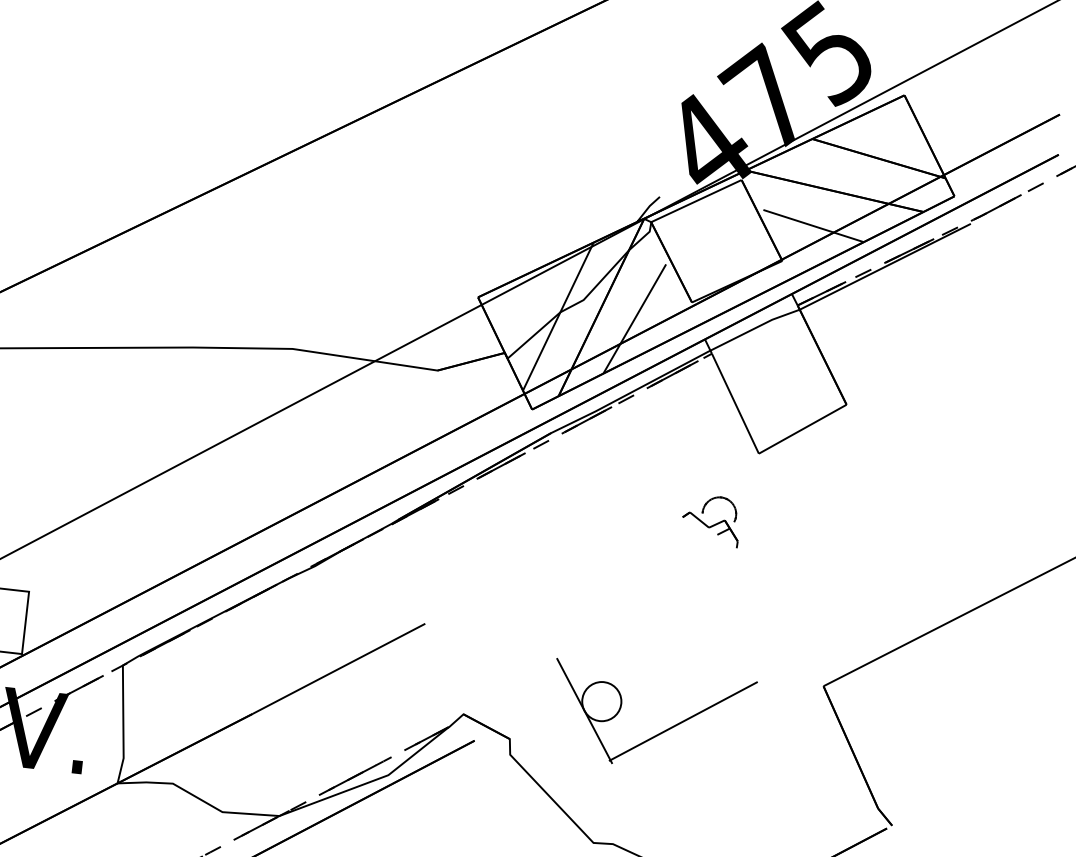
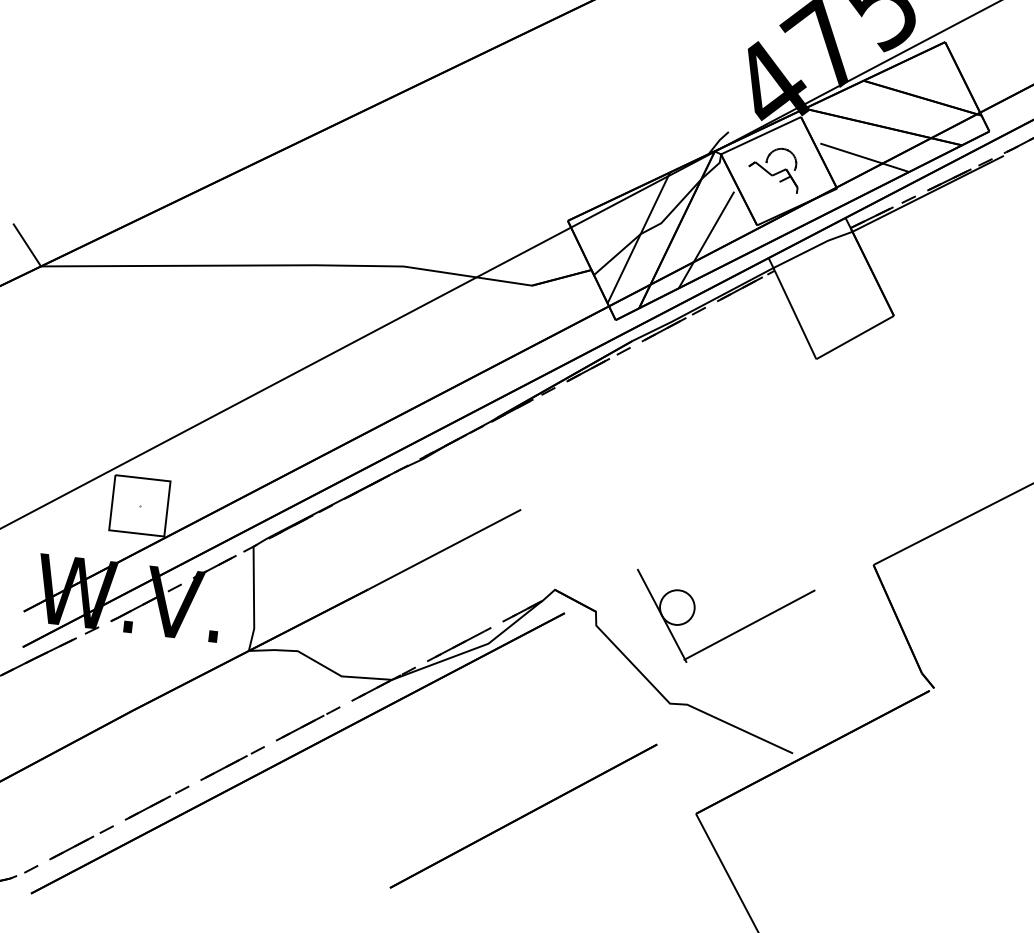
part: (710, 521) -> (773, 170), moved
part: (665, 729) -> (733, 632), moved

